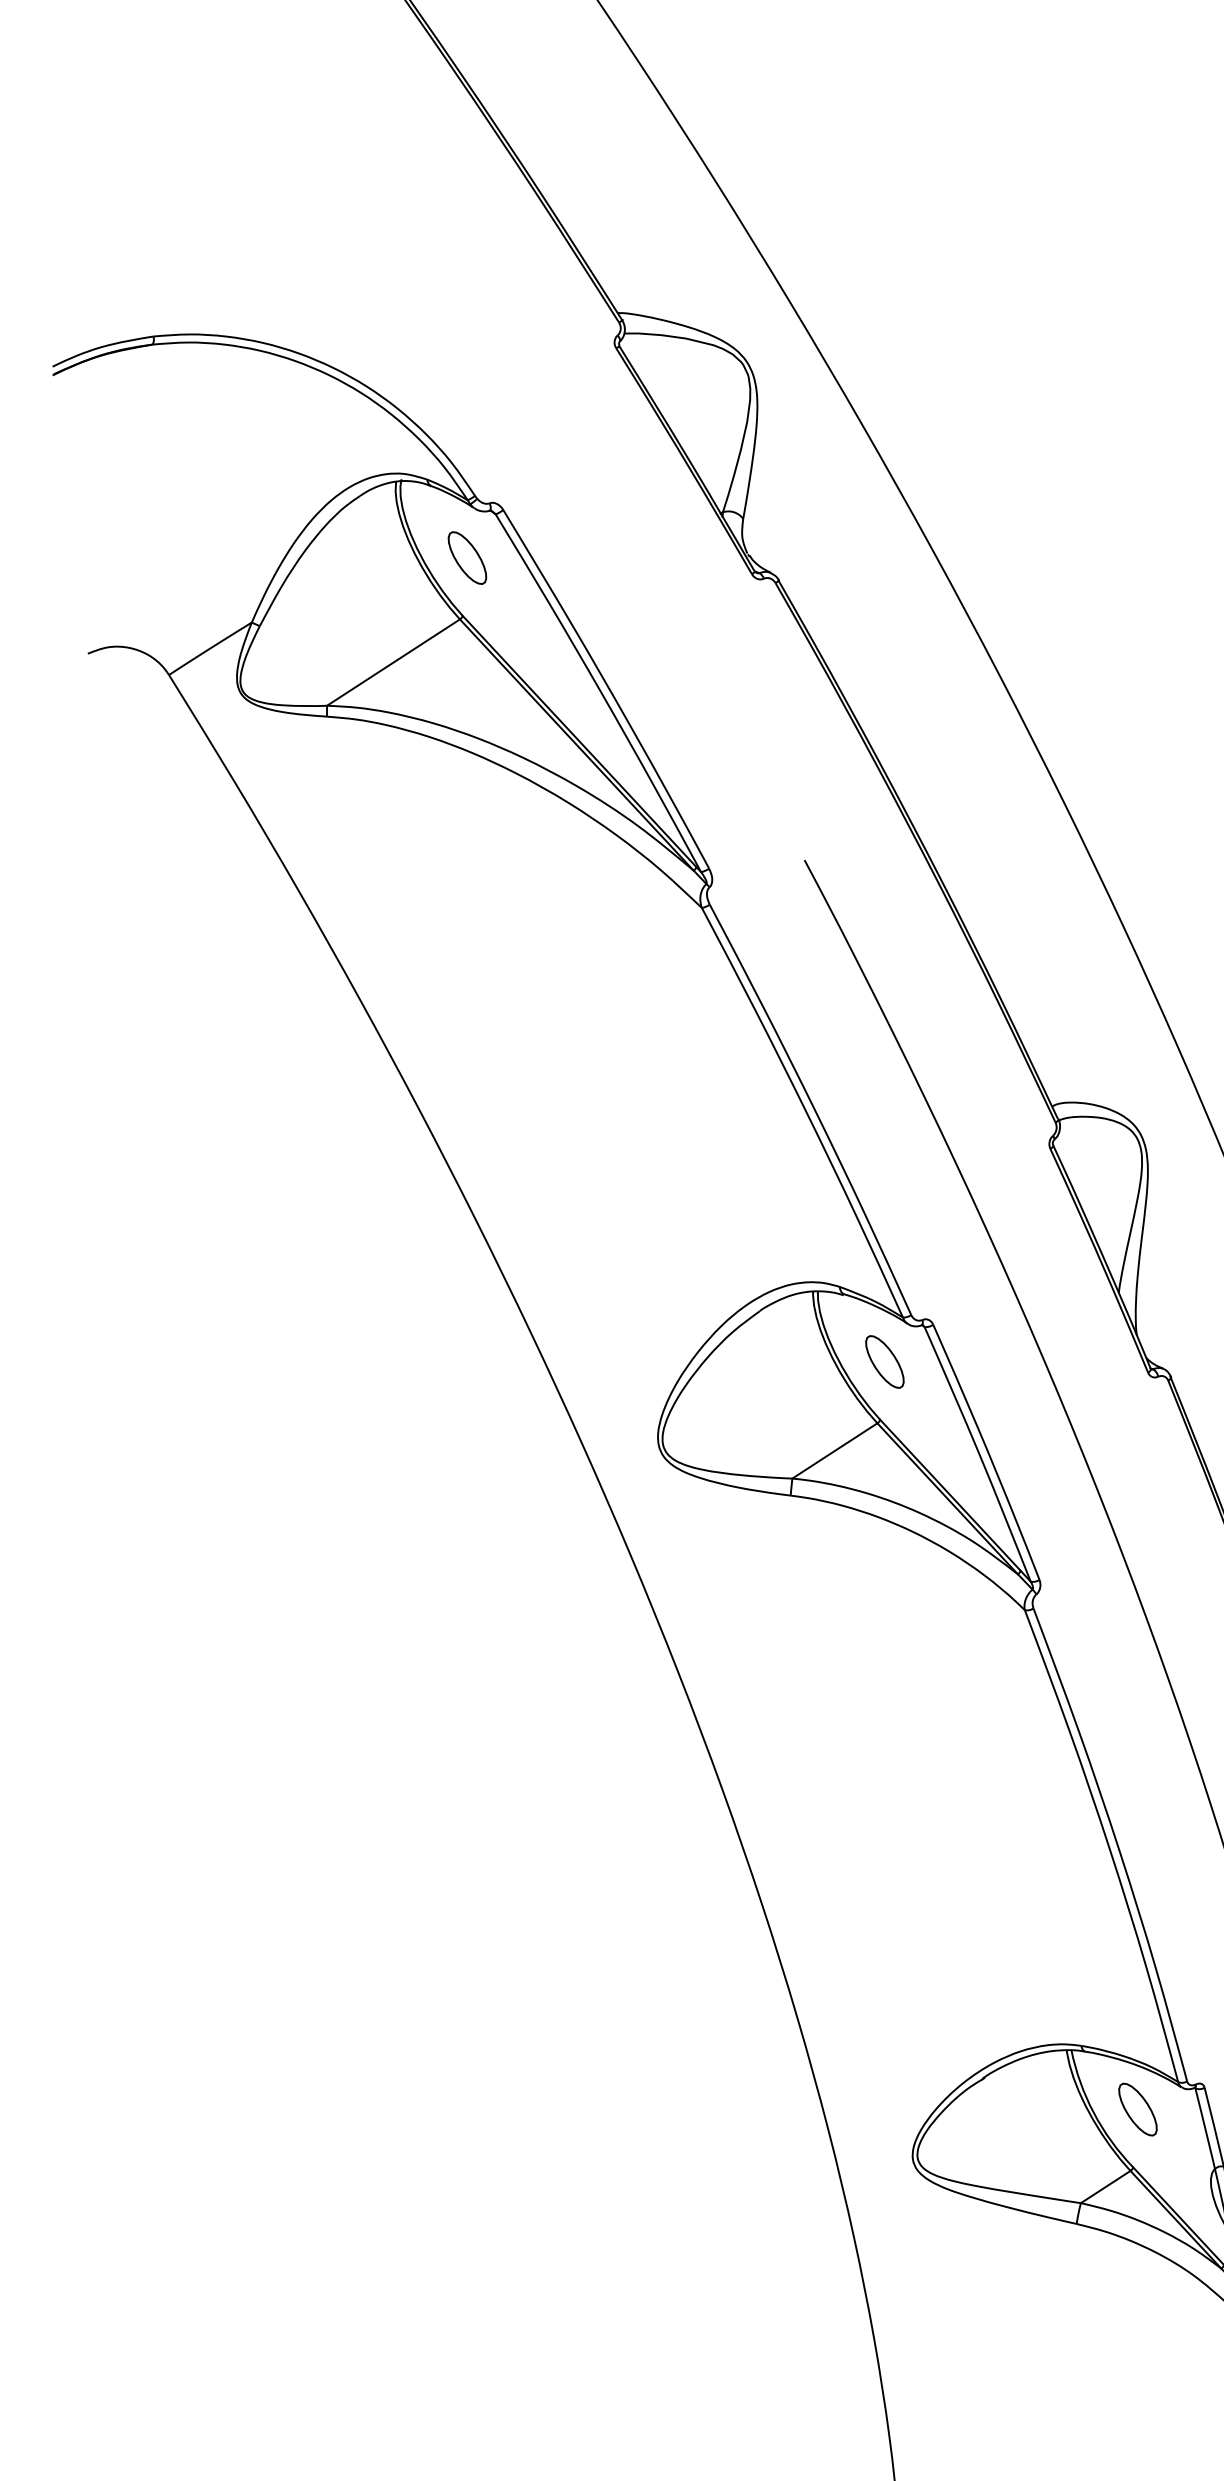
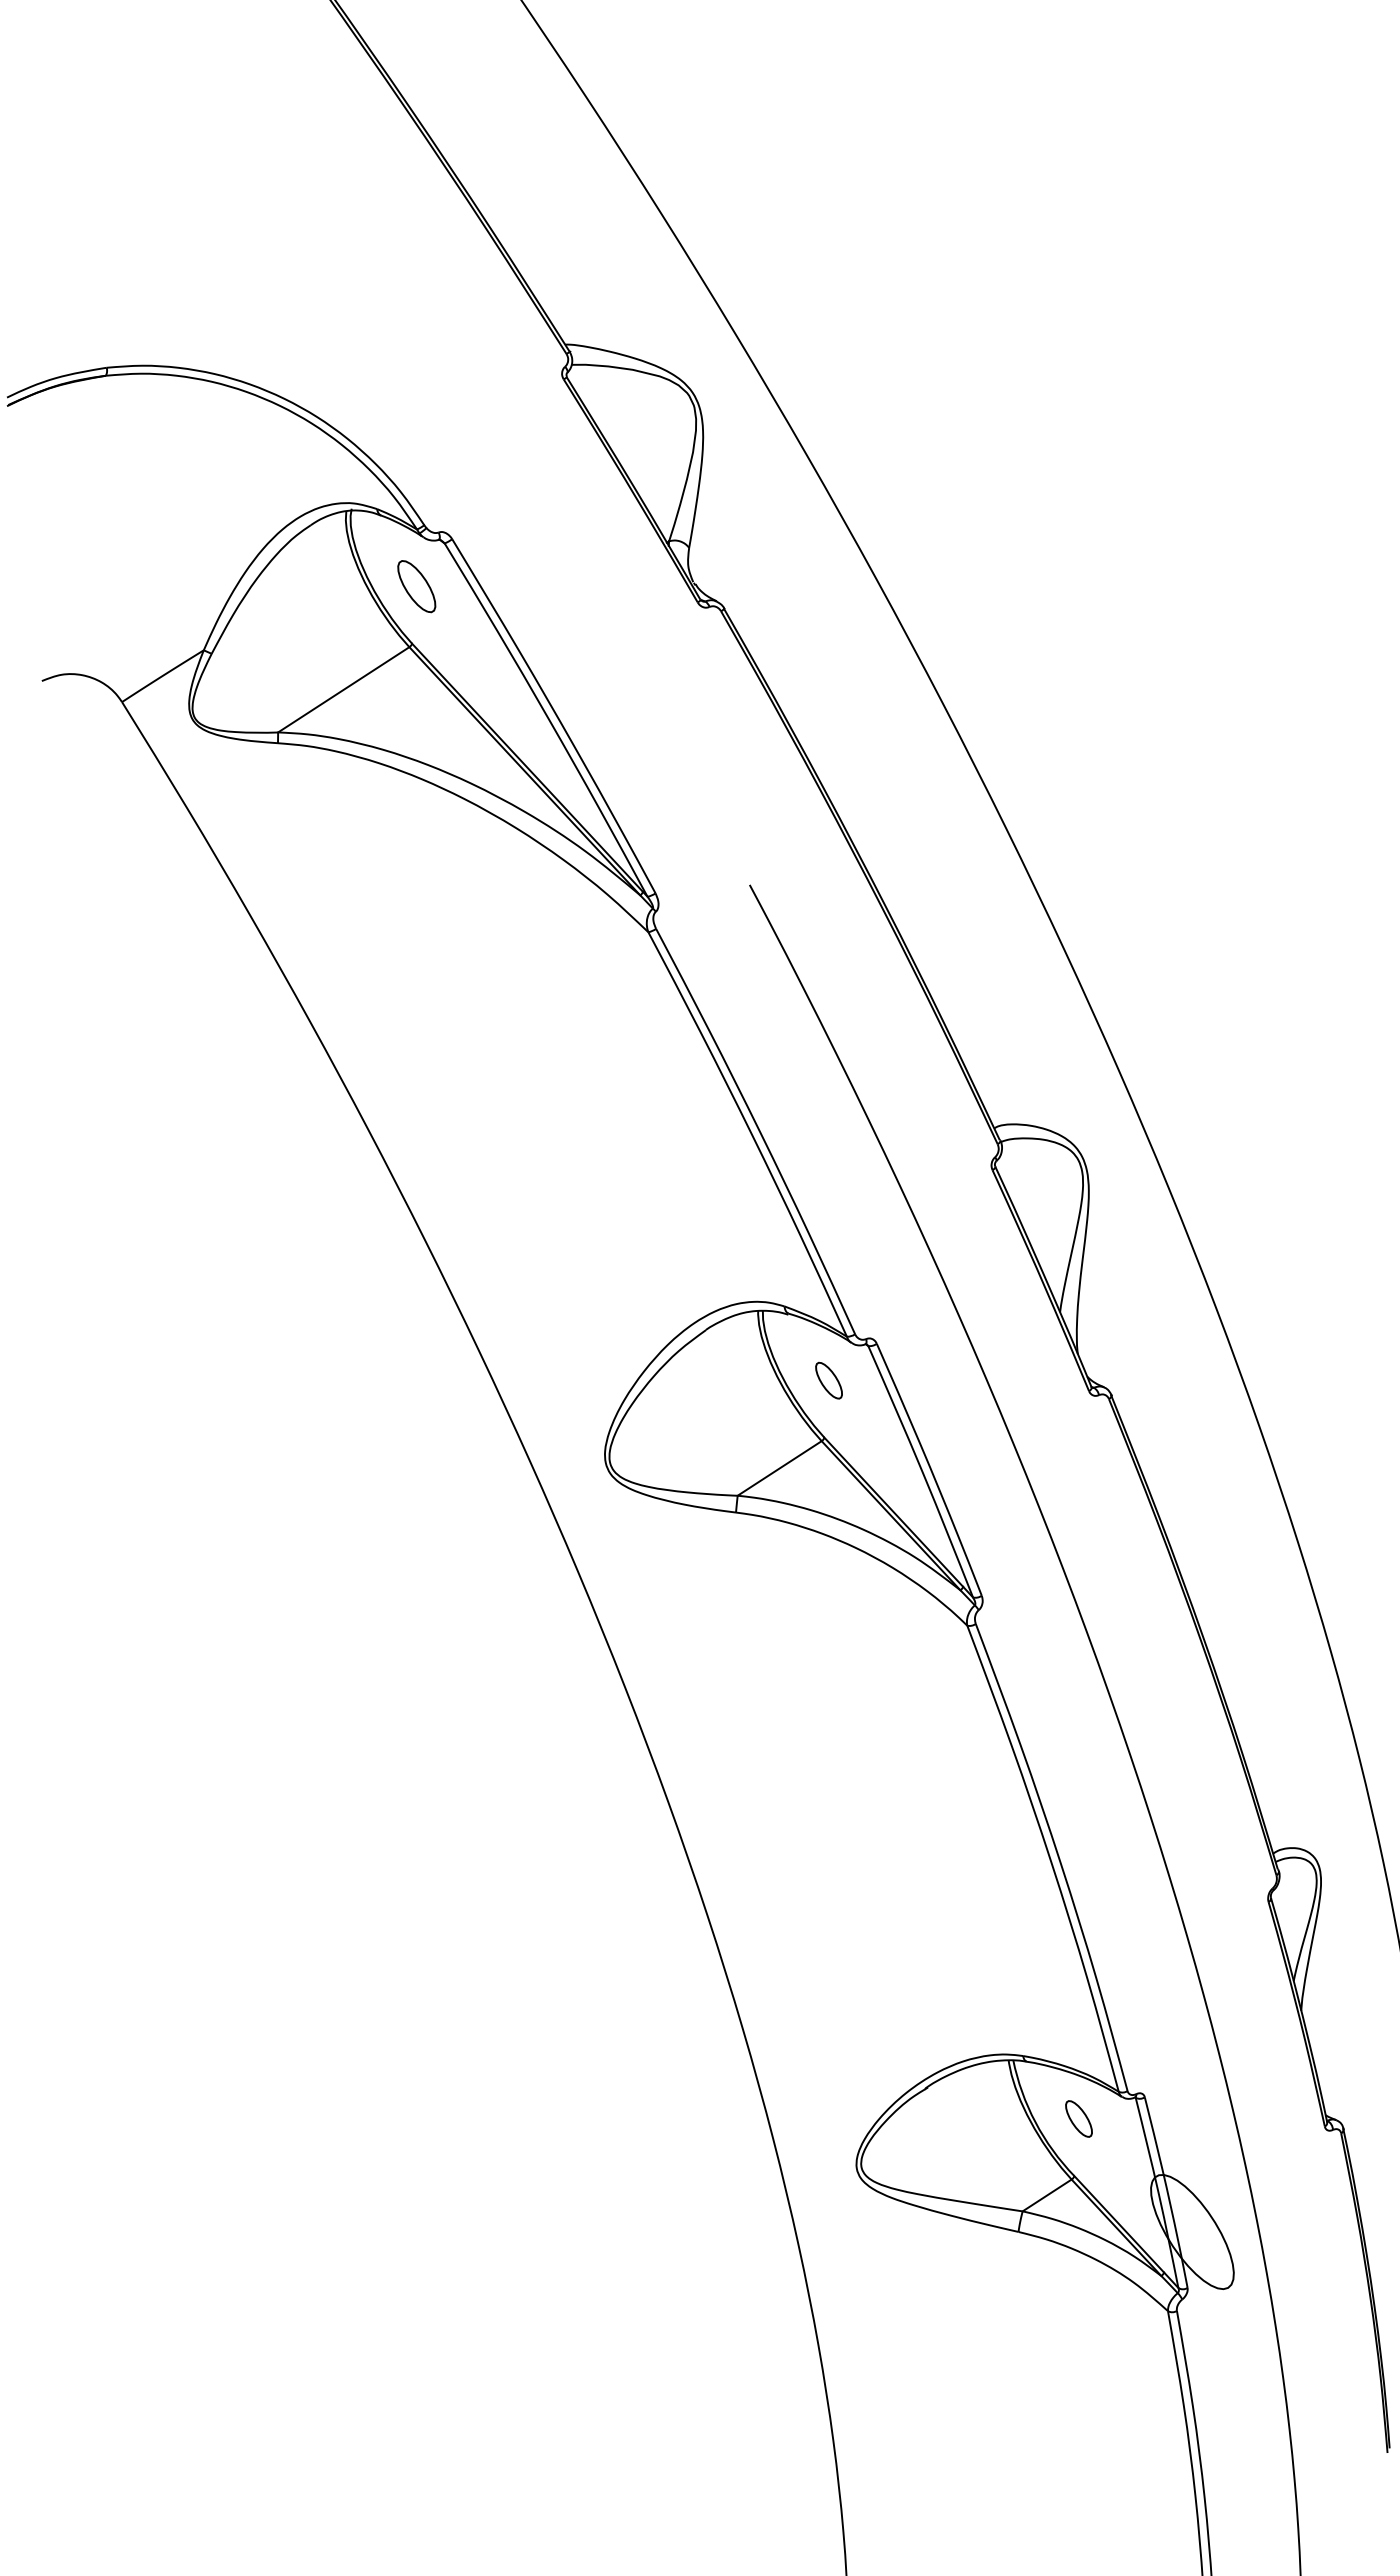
part: (884, 1361) -> (828, 1380), size x0.7
part: (1137, 2109) -> (1078, 2118), size x0.7

